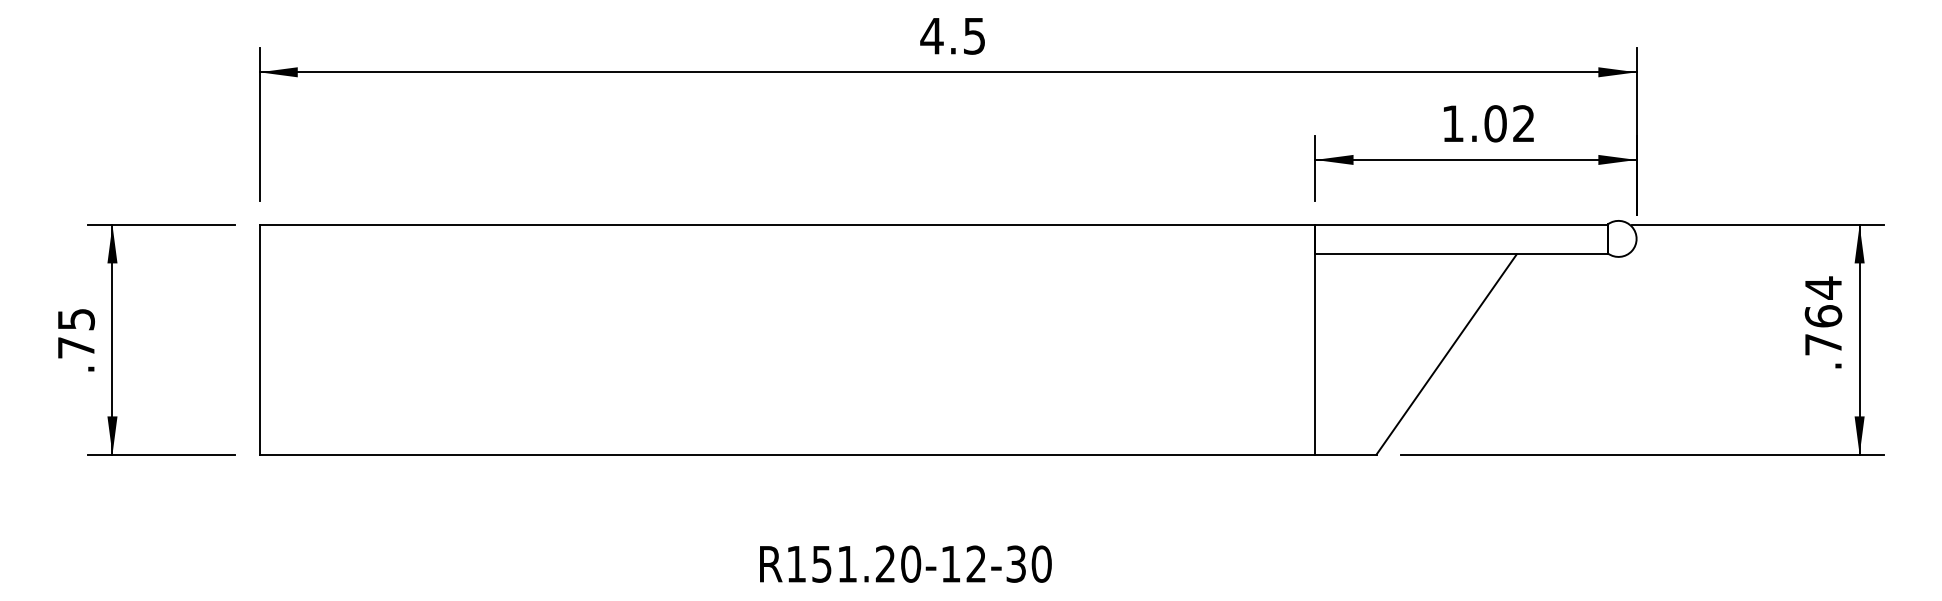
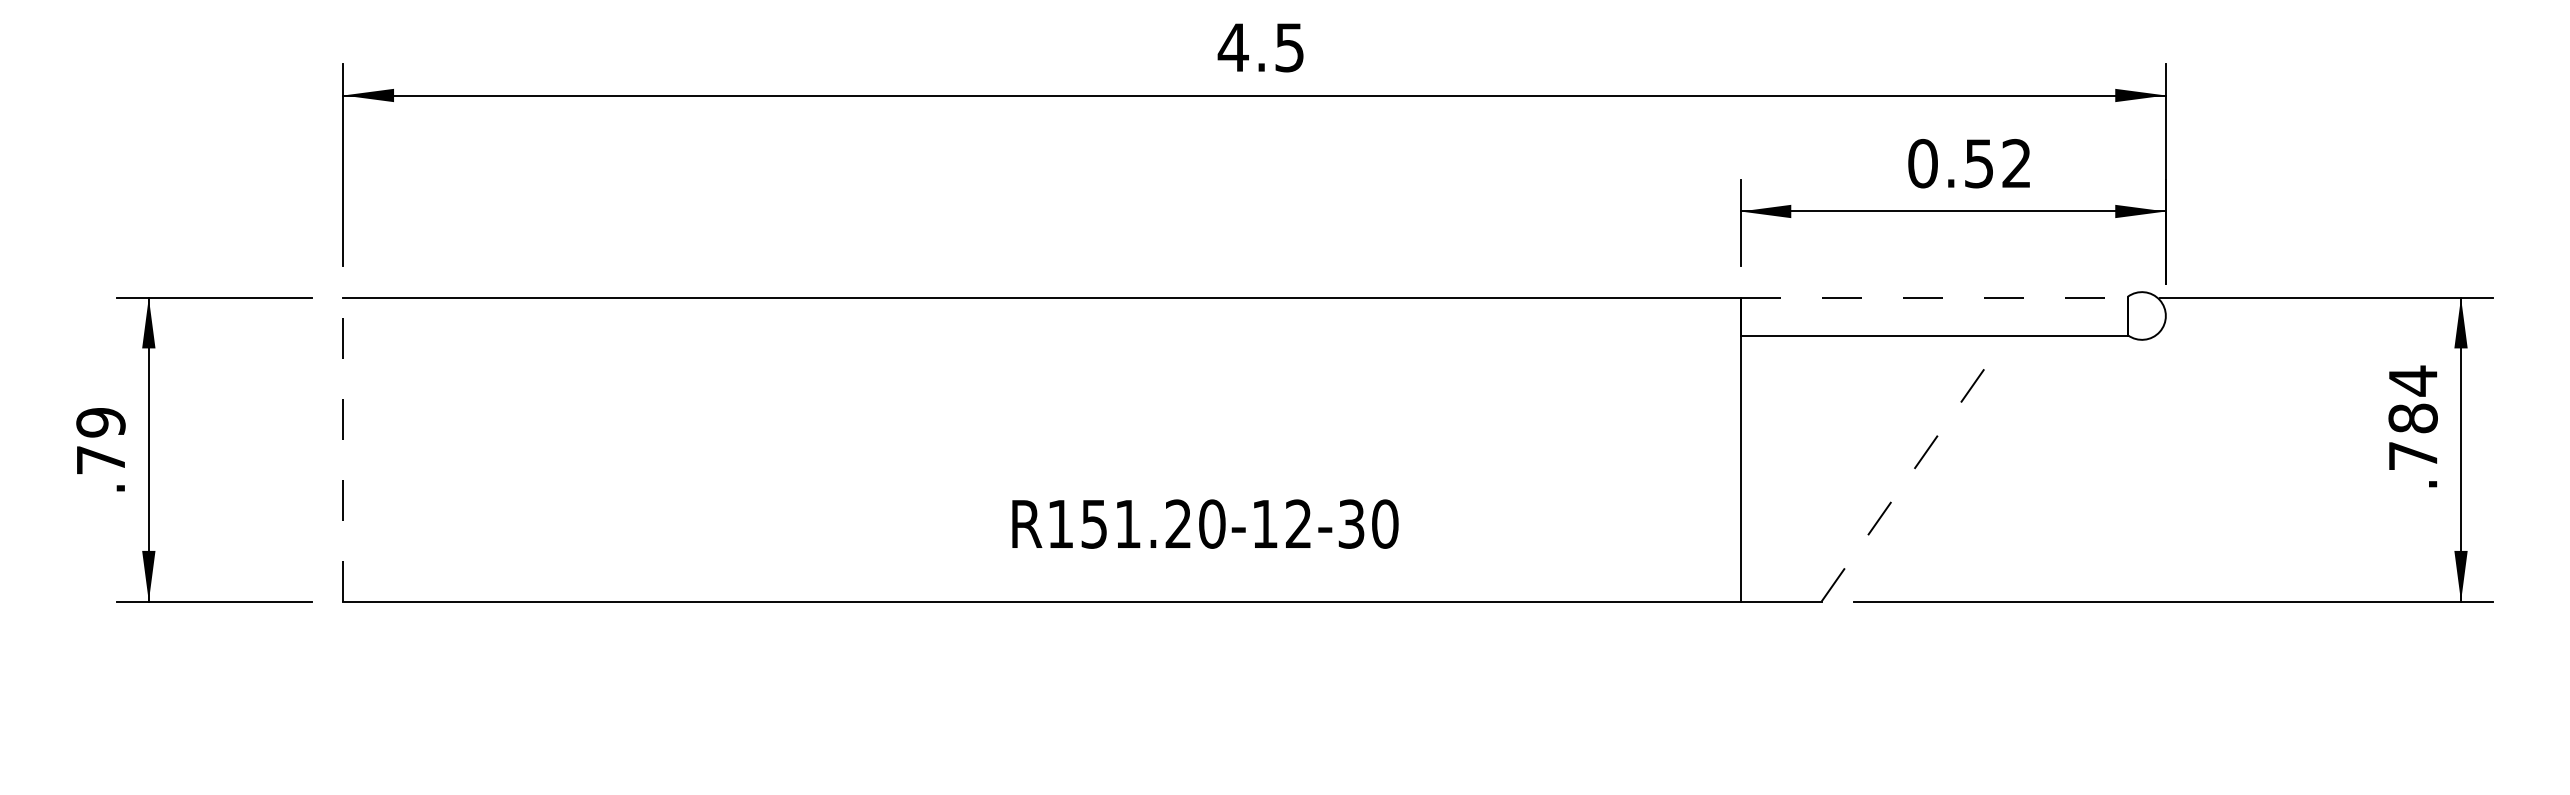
text: (1474, 123) -> (1951, 163), 1.02 -> 0.52
line: (1462, 225) -> (1935, 298), solid -> dashed
text: (1823, 316) -> (2413, 418), .764 -> .784
text: (75, 319) -> (99, 422), .75 -> .79
line: (259, 339) -> (343, 449), solid -> dashed
line: (1446, 354) -> (1914, 468), solid -> dashed
text: (905, 563) -> (1204, 523), moved

